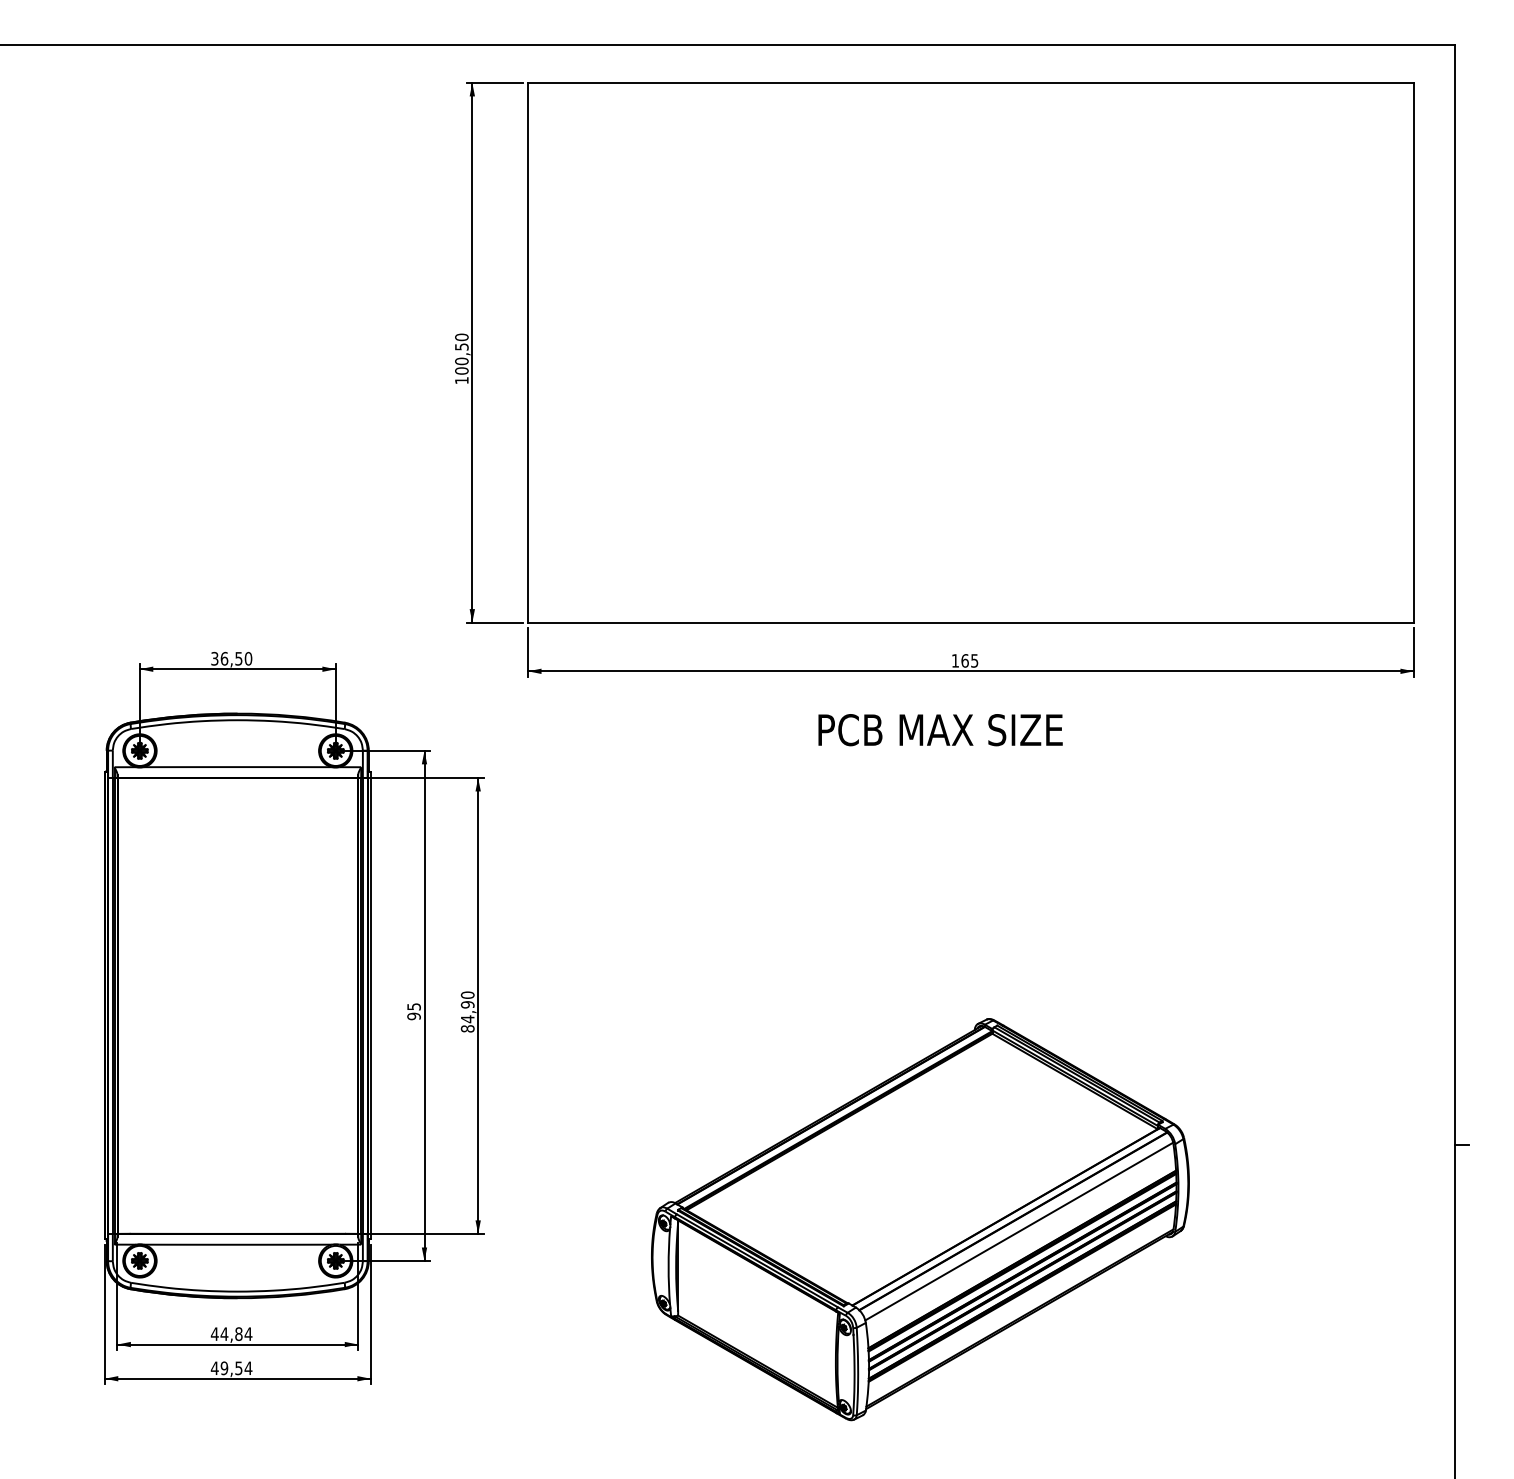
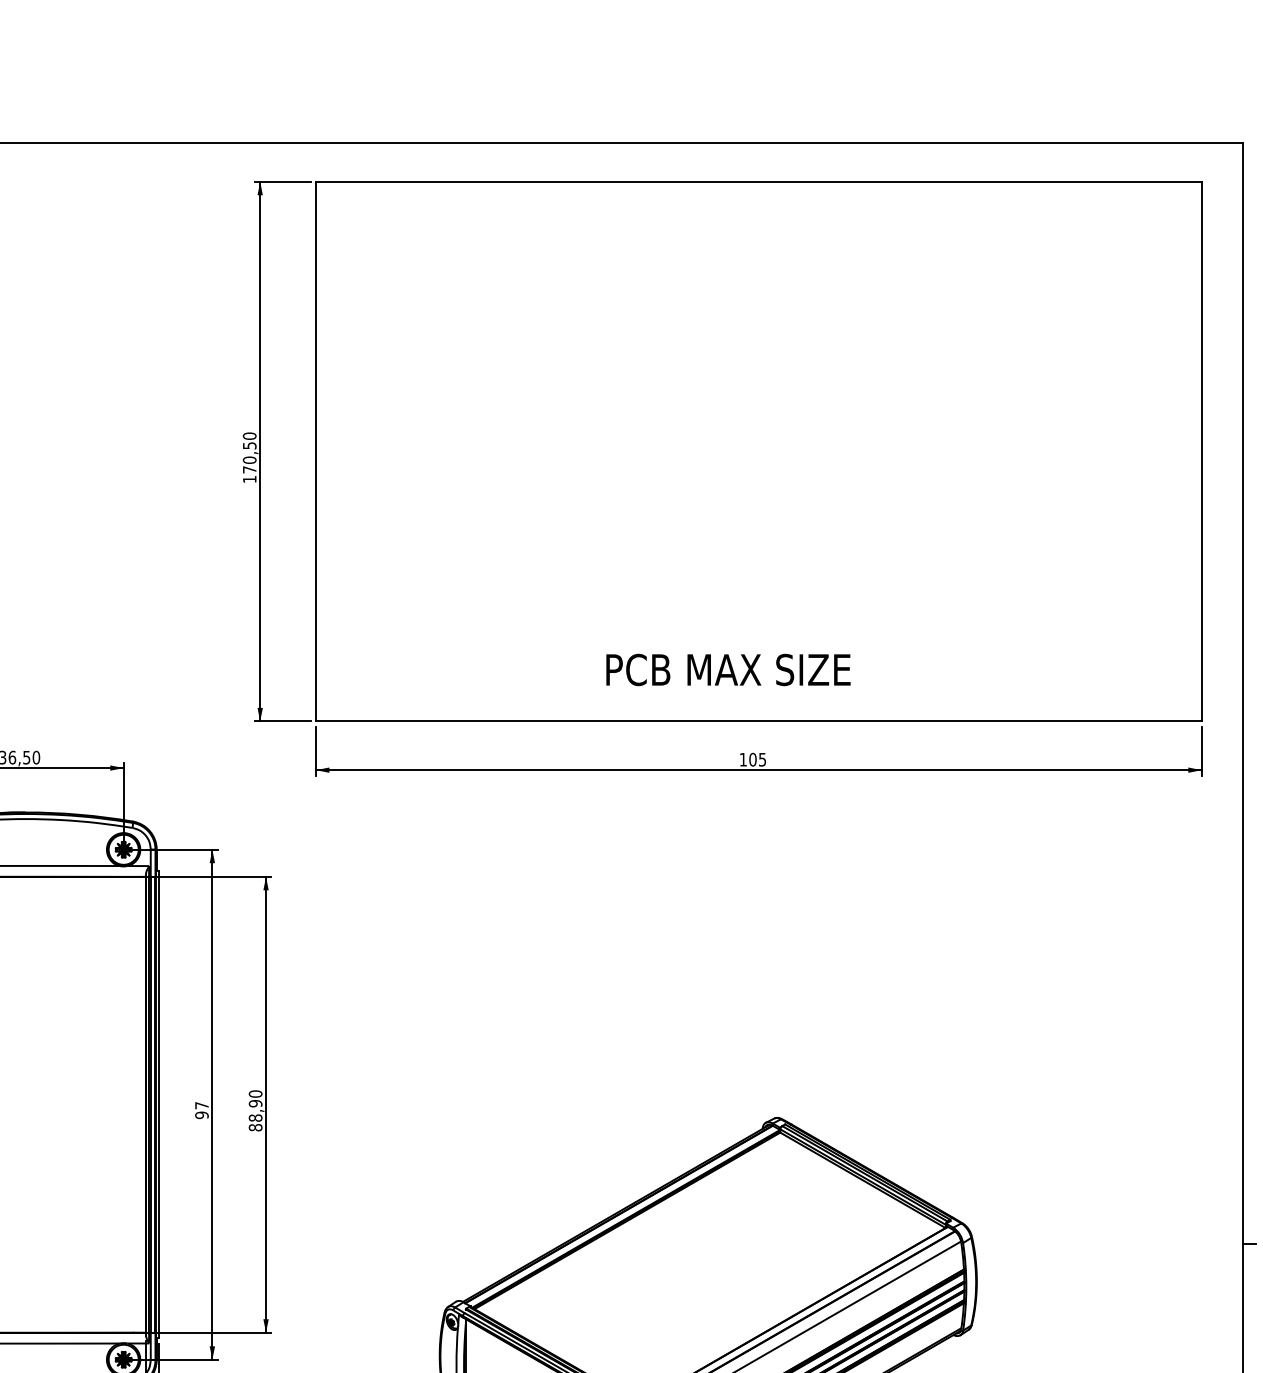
text: (461, 370) -> (249, 469), 100,50 -> 170,50
text: (964, 660) -> (752, 759), 165 -> 105
text: (940, 730) -> (728, 670), moved
text: (413, 1006) -> (201, 1105), 95 -> 97
text: (467, 1019) -> (255, 1118), 84,90 -> 88,90

